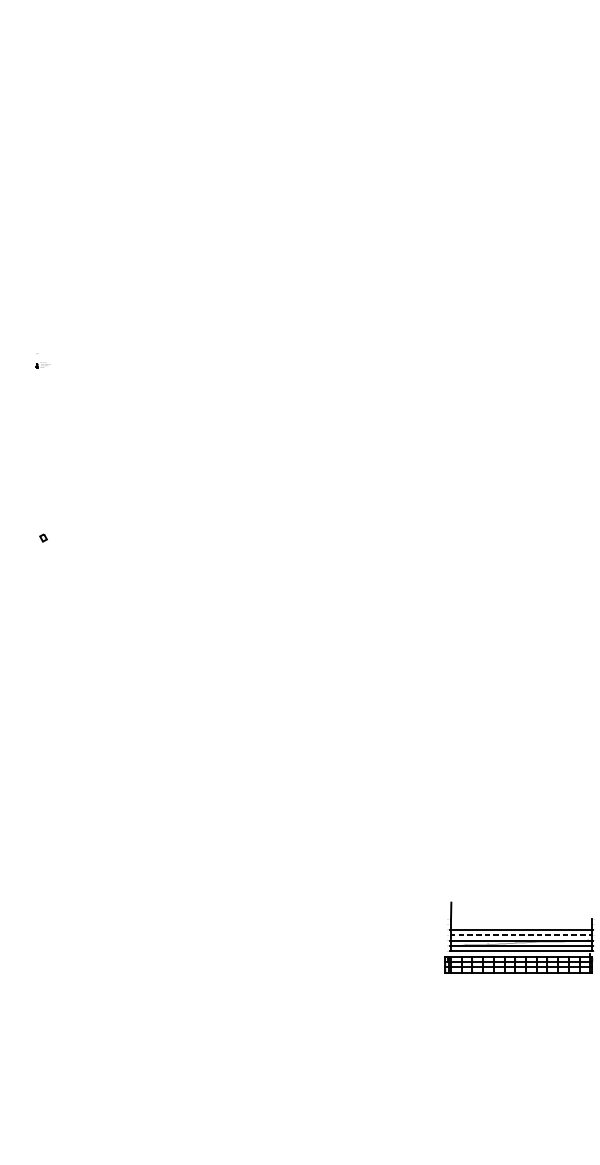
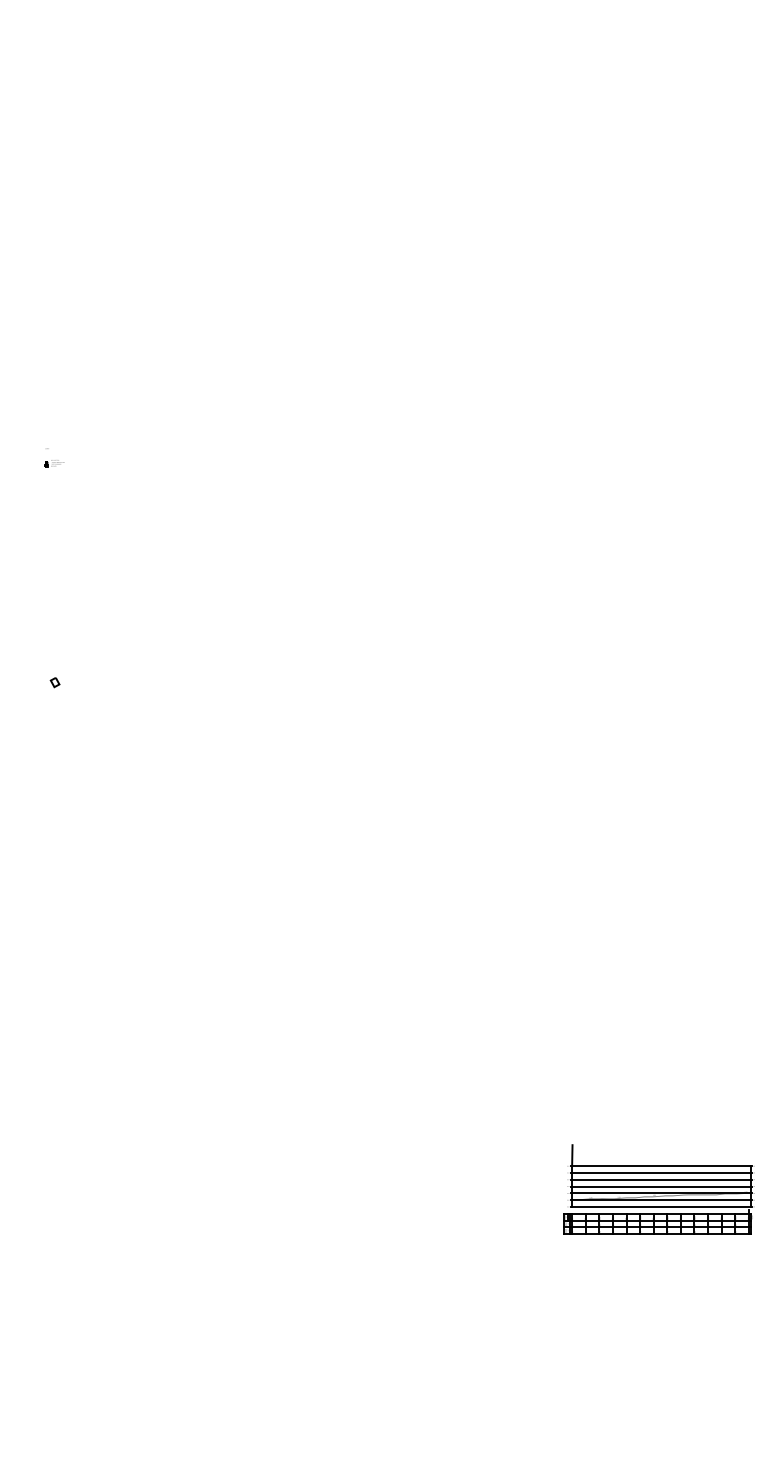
line: (520, 919) -> (660, 1166), added
line: (520, 924) -> (660, 1173), added
line: (521, 935) -> (661, 1186), dashed -> solid

